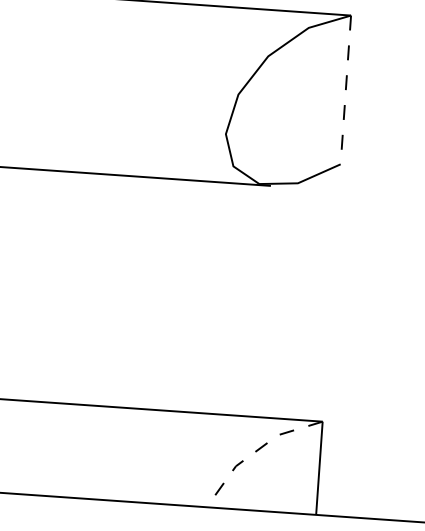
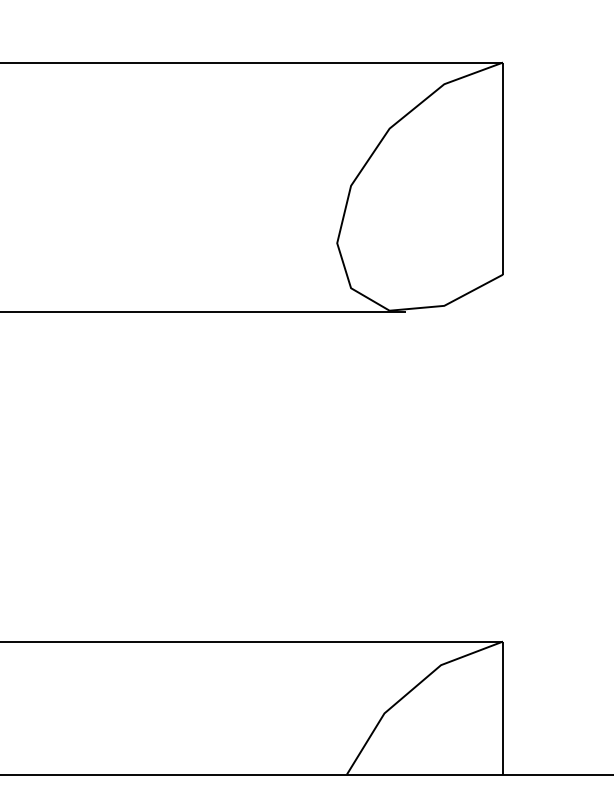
line: (346, 90) -> (503, 169), dashed -> solid
line: (255, 451) -> (410, 690), dashed -> solid

